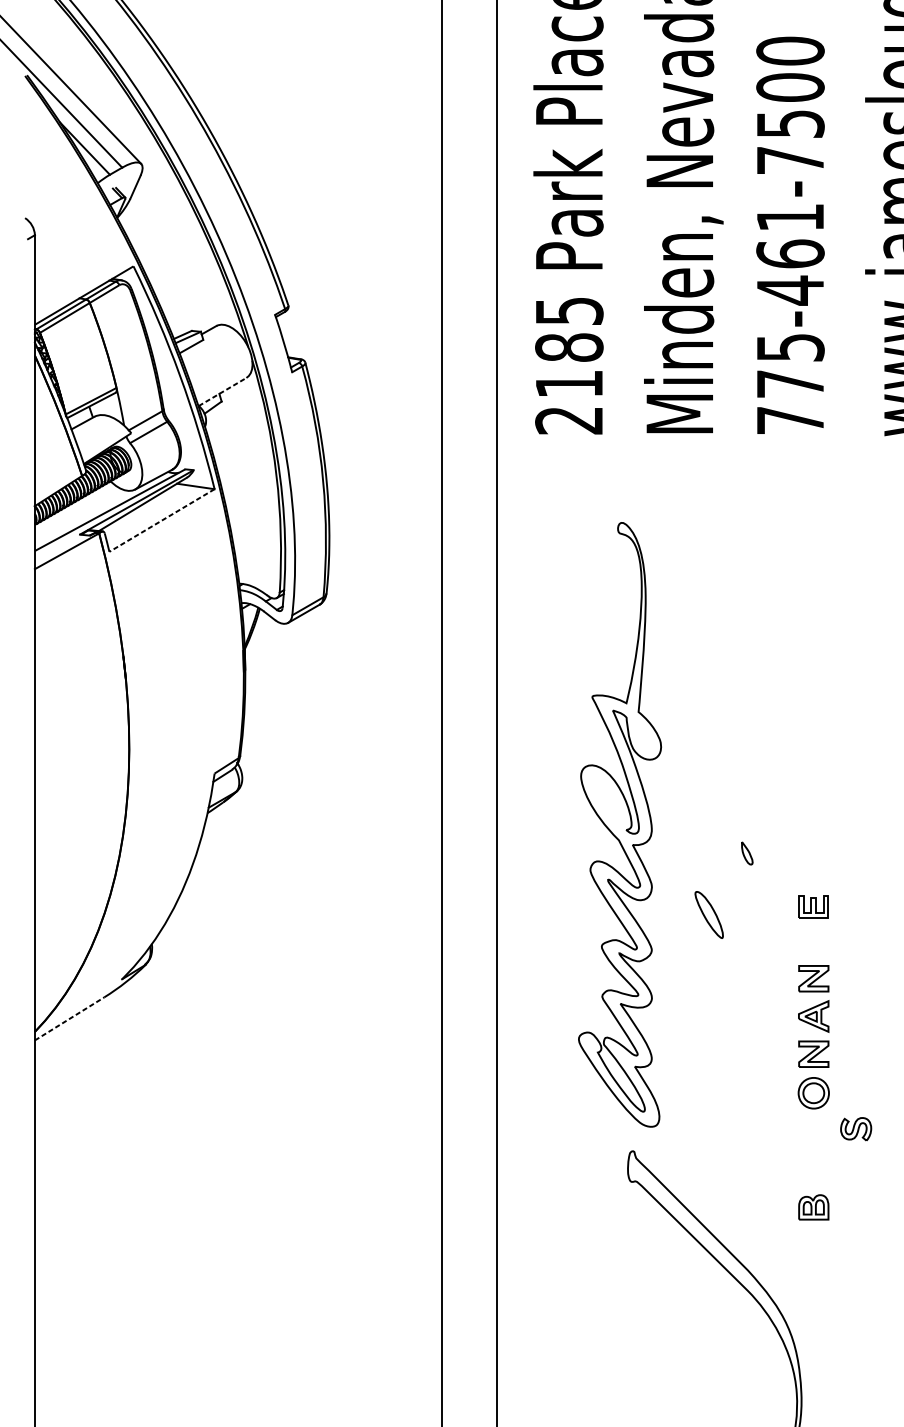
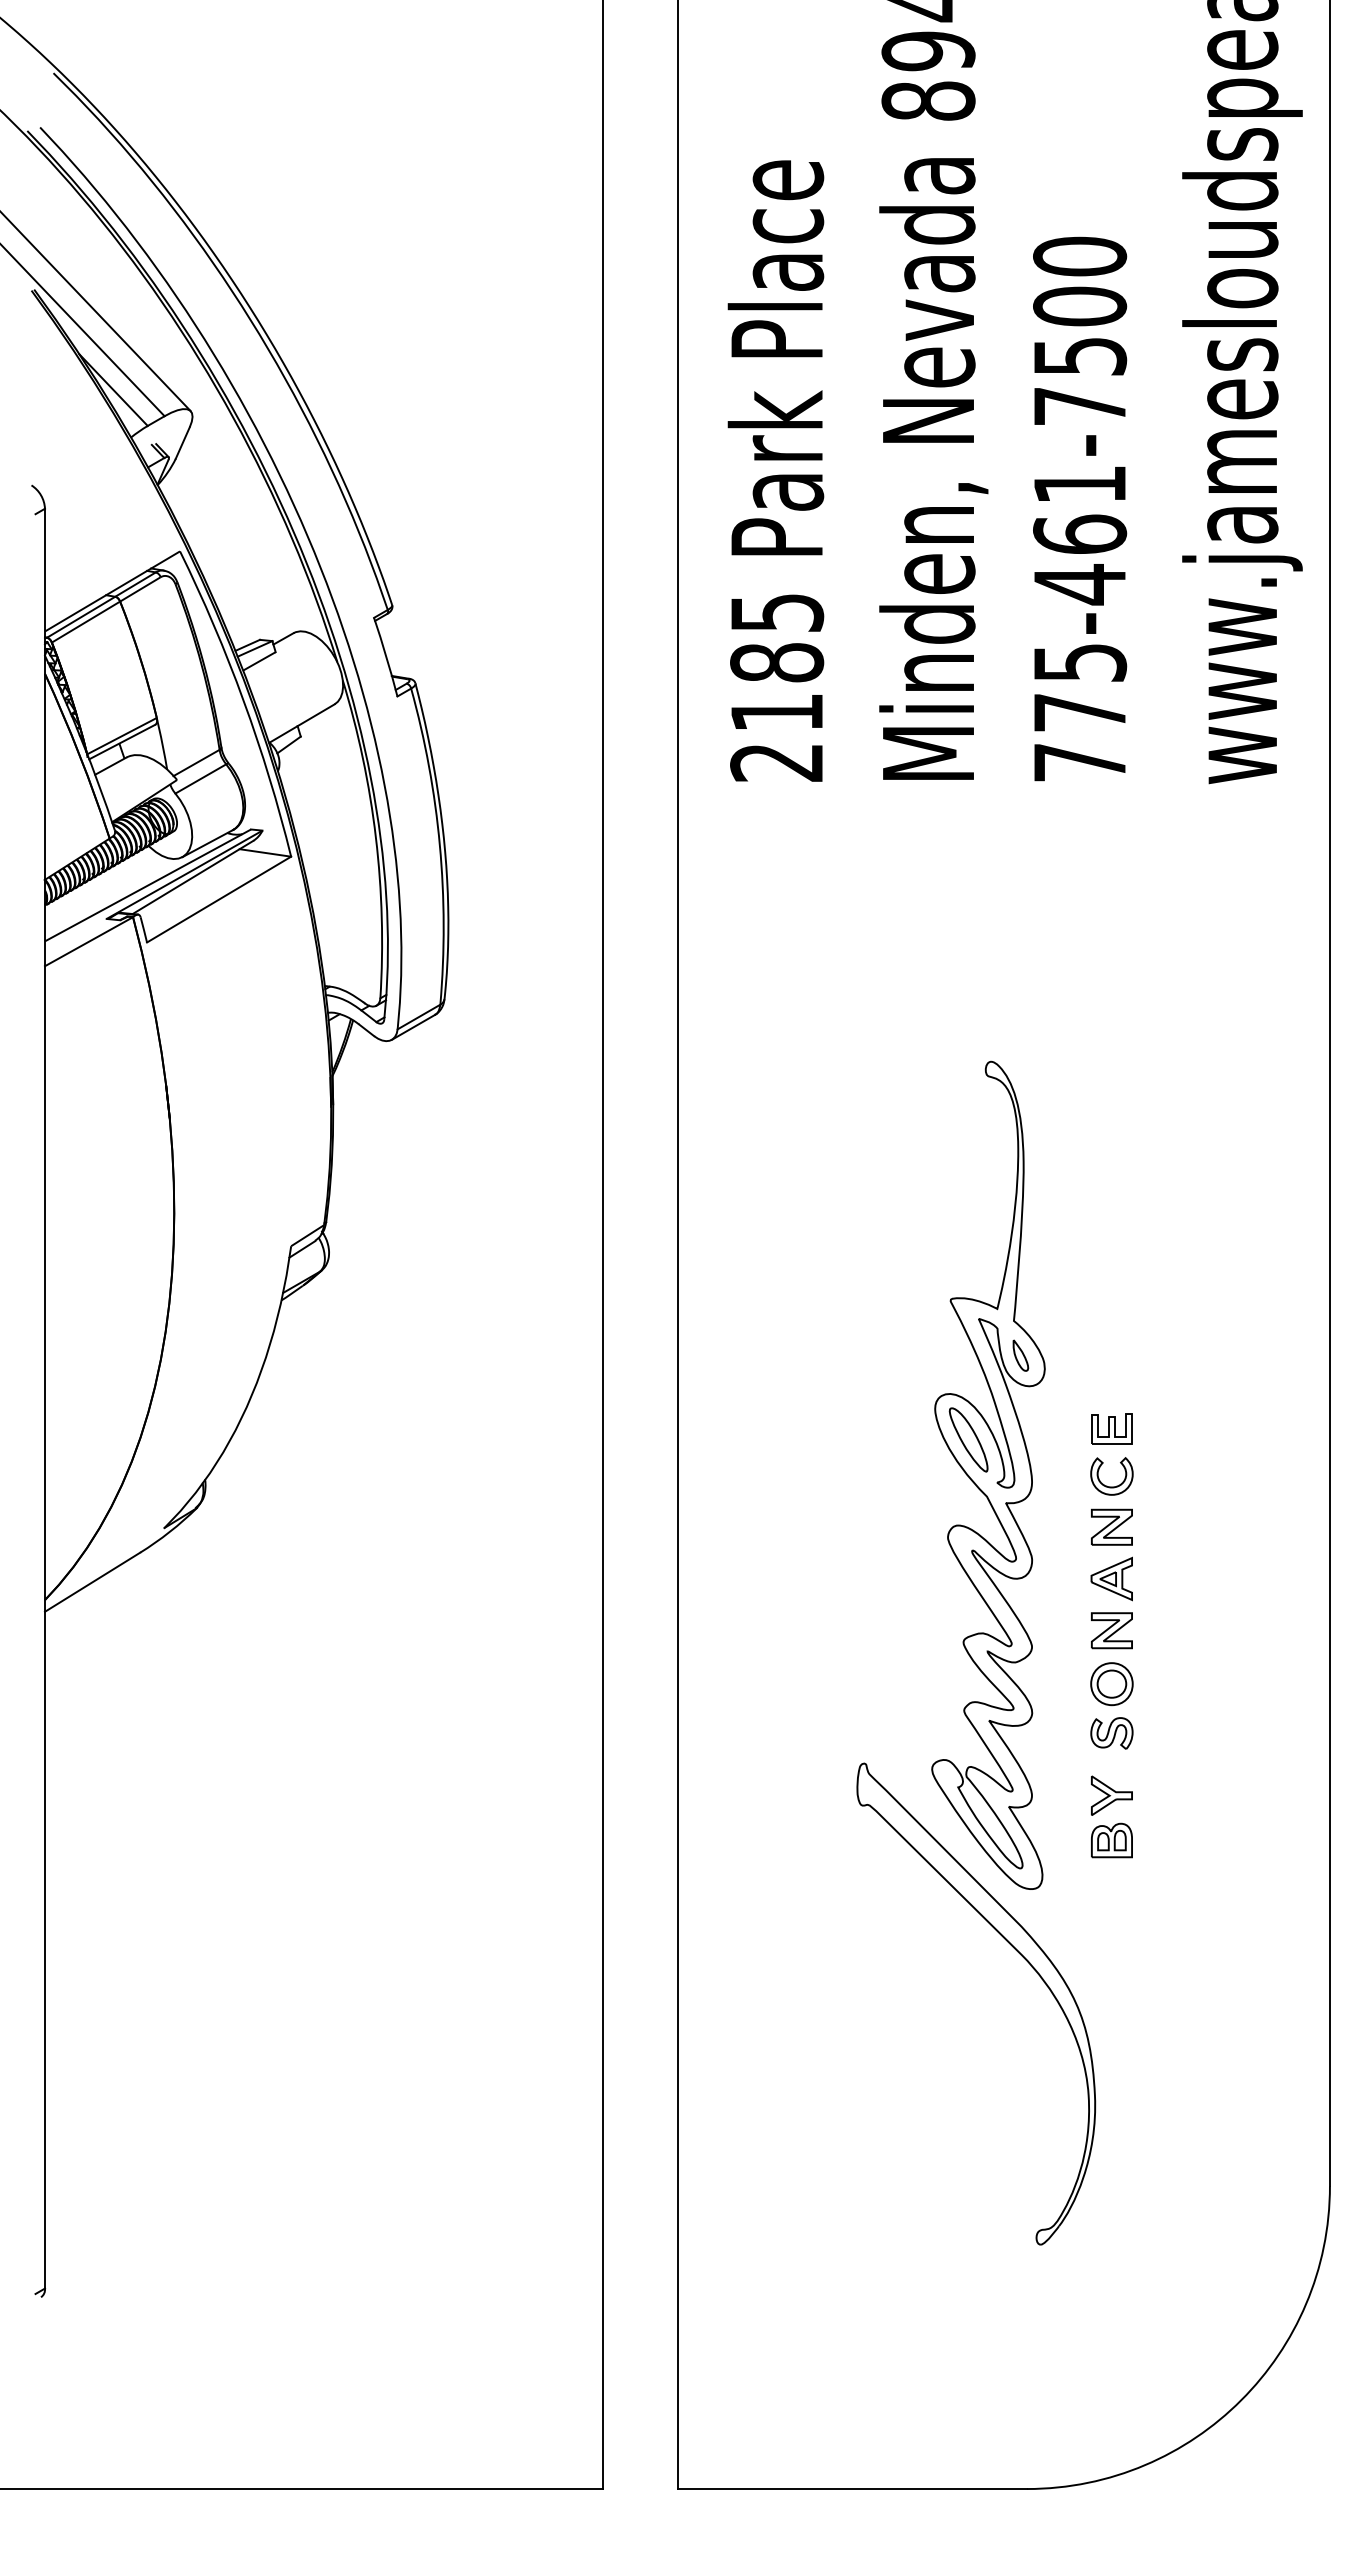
line: (222, 391) -> (302, 723), dashed -> solid
line: (162, 520) -> (219, 899), dashed -> solid
part: (620, 824) -> (988, 1474), moved
part: (810, 948) -> (1107, 1485), added
line: (69, 1019) -> (92, 1582), dashed -> solid
part: (855, 1129) -> (1111, 1733), moved
part: (813, 1174) -> (1111, 1795), added

